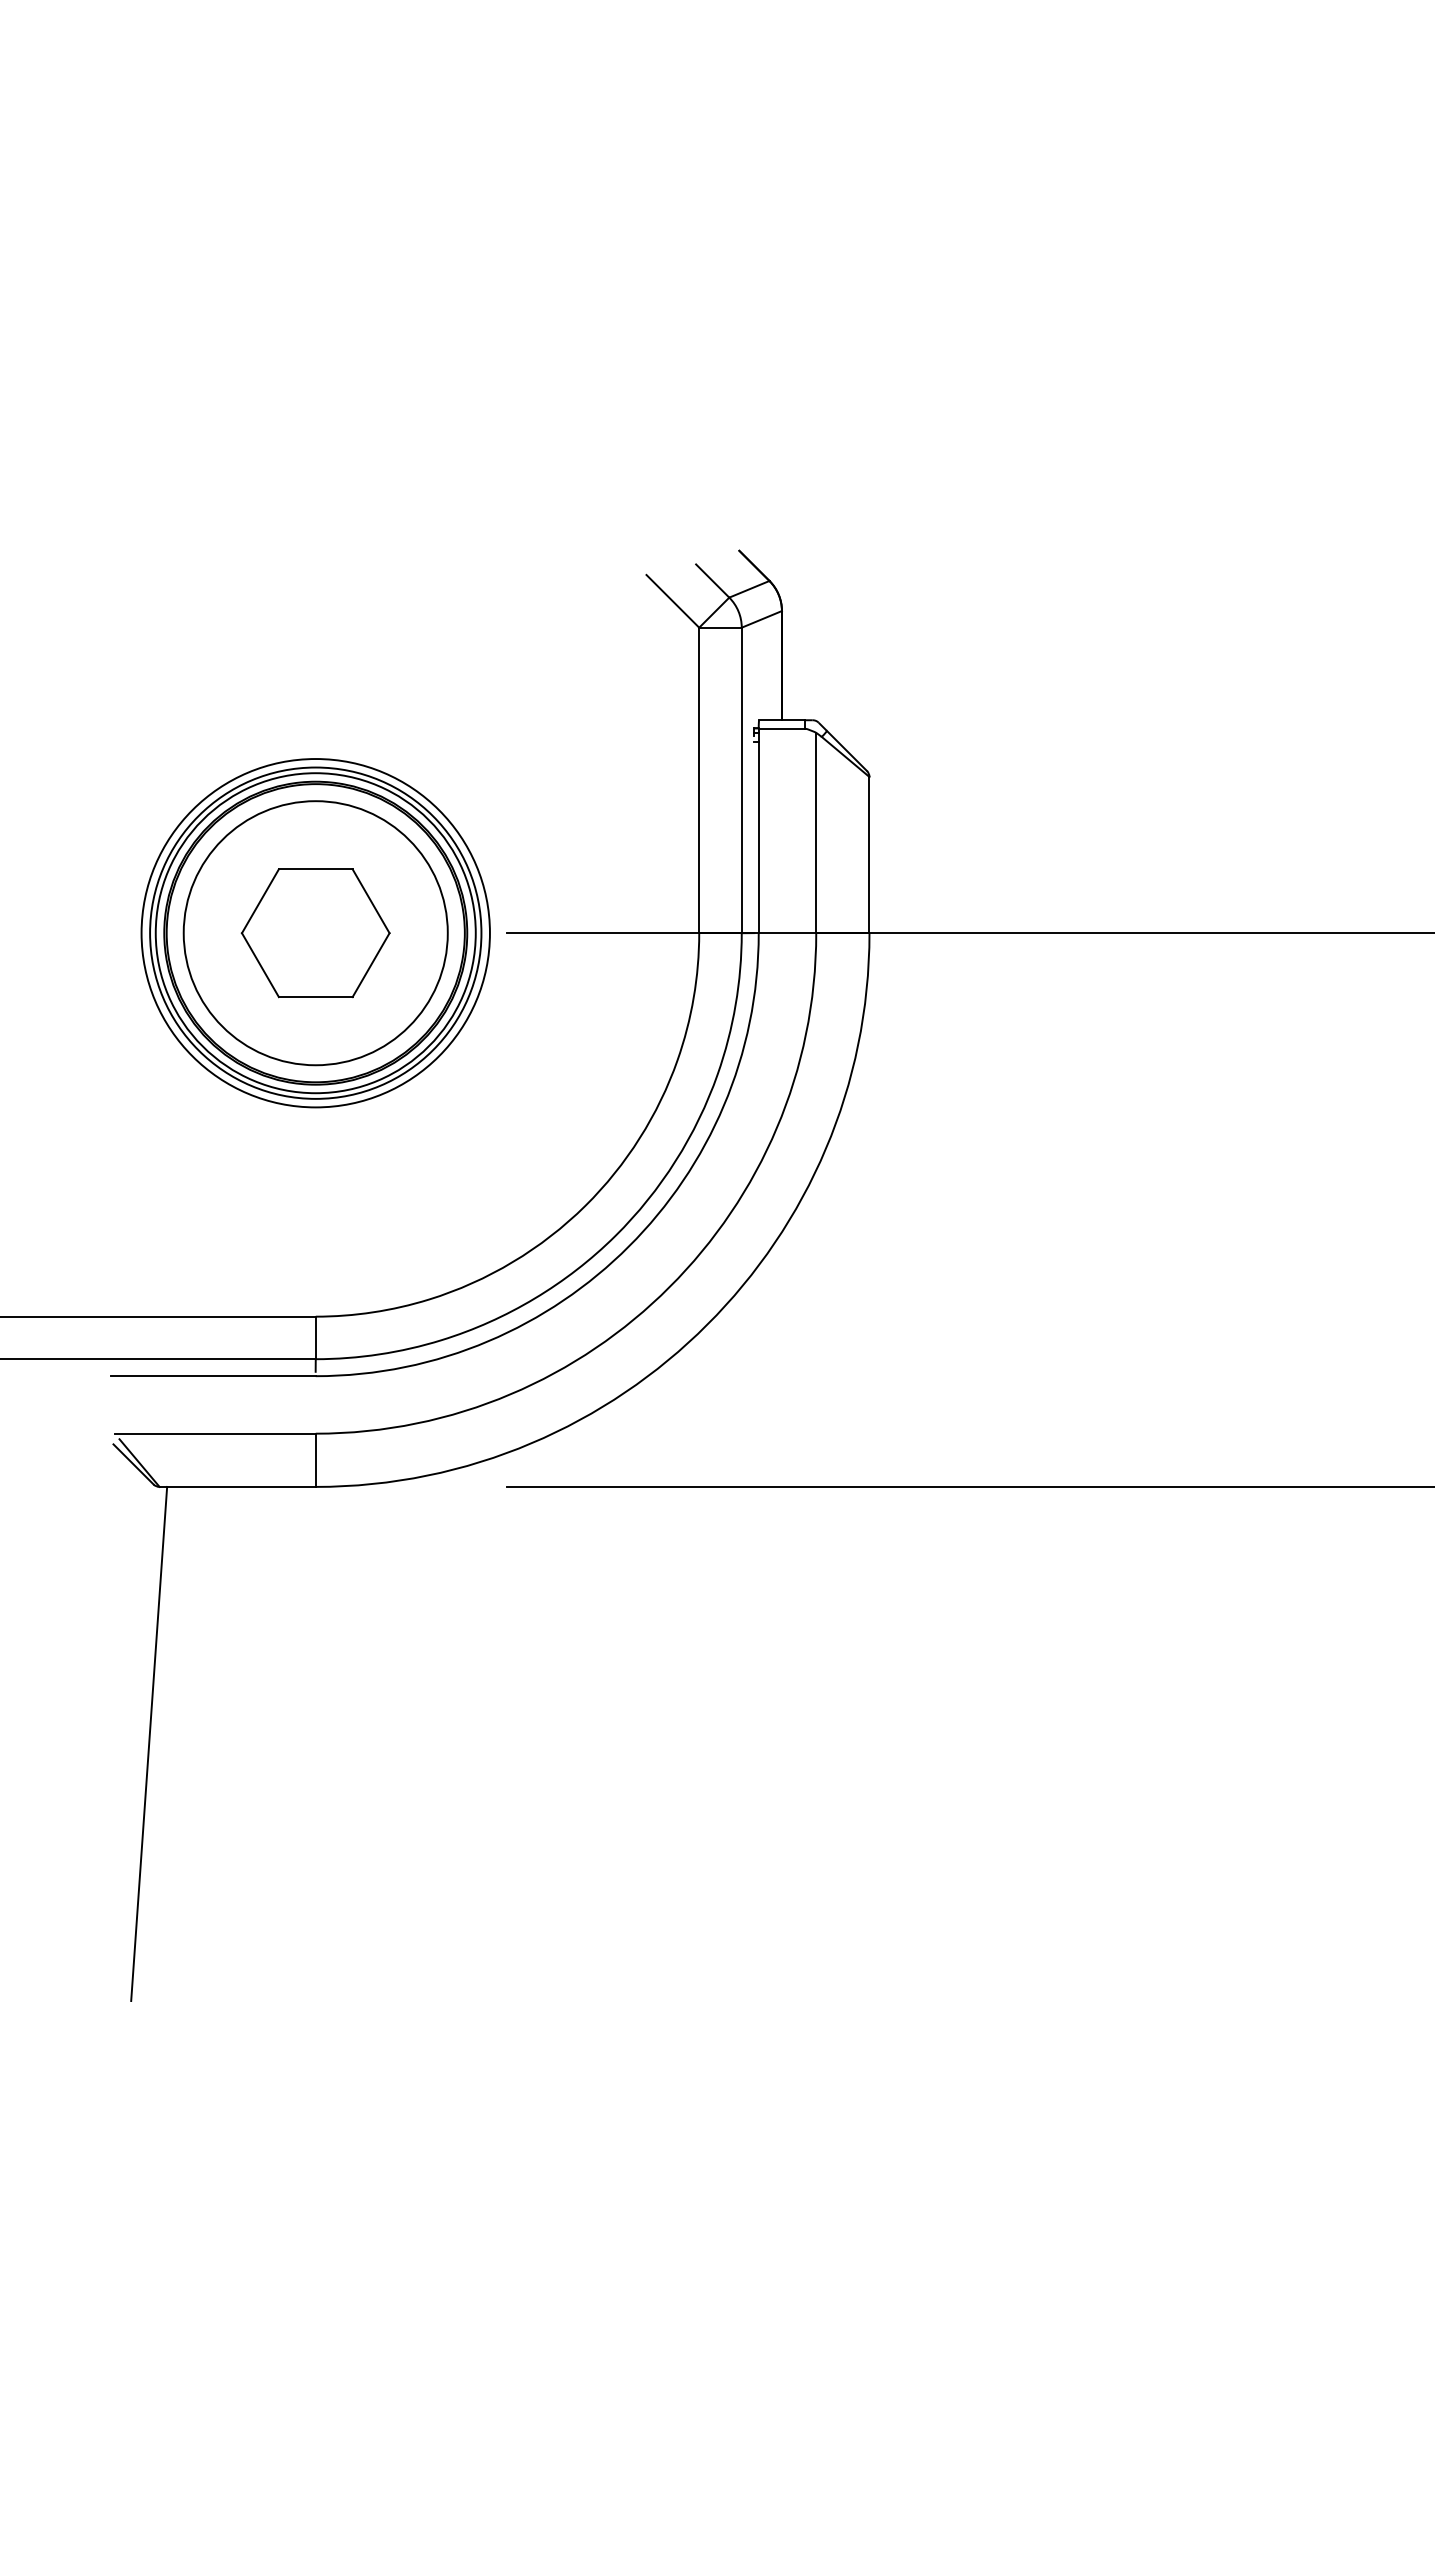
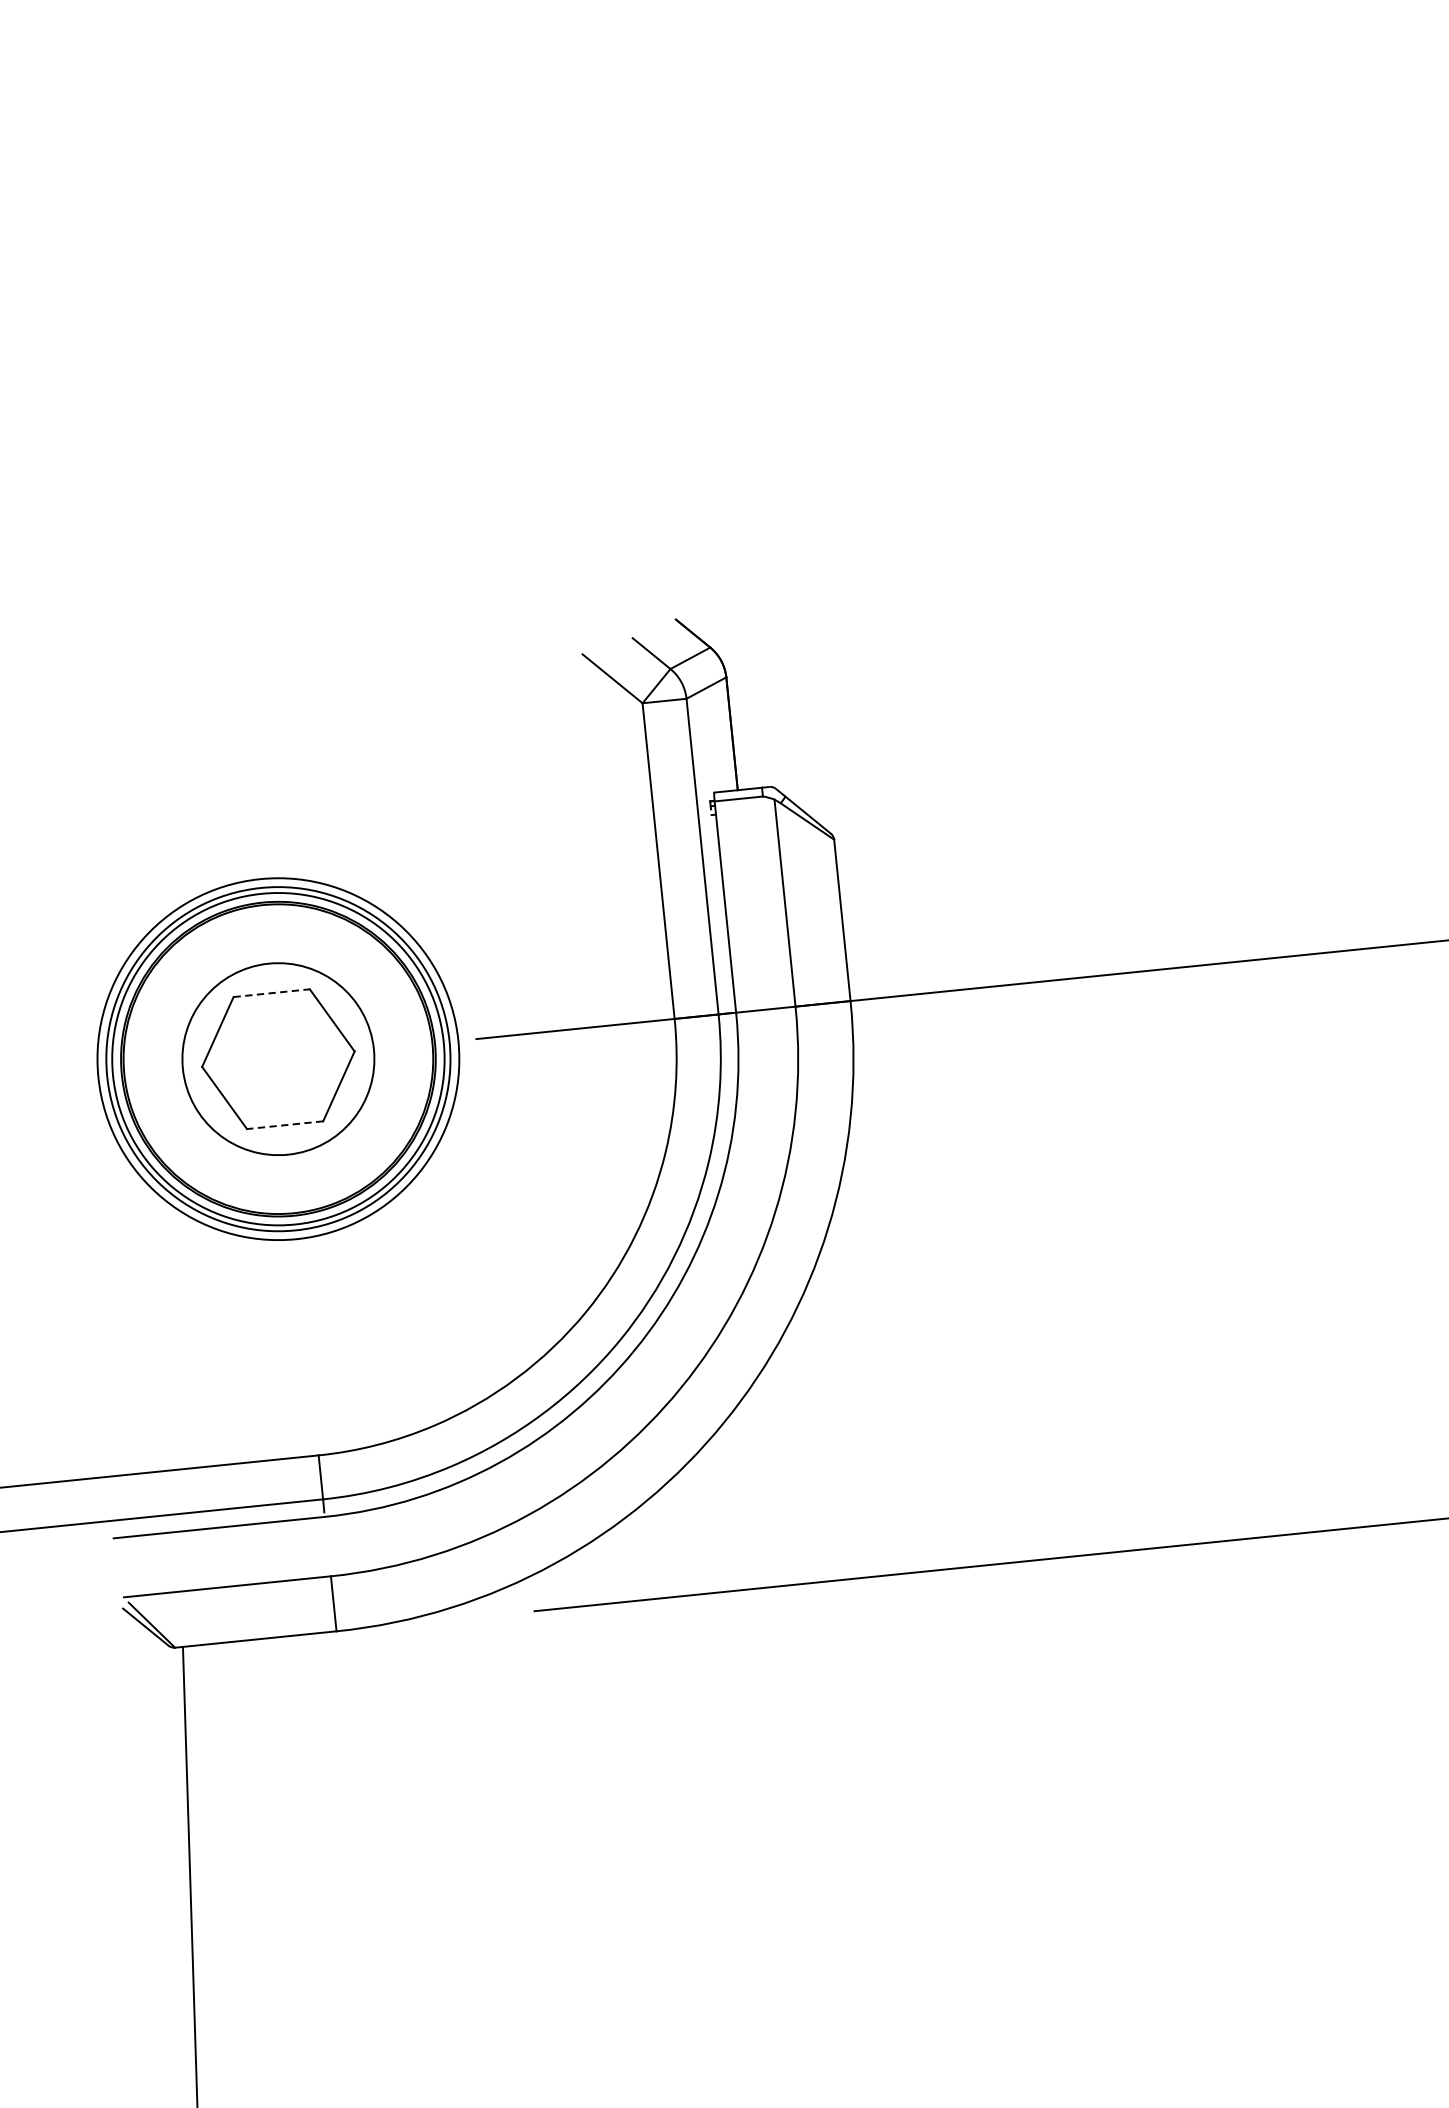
line: (315, 869) -> (271, 993), solid -> dashed
circle: (315, 933) -> (278, 1059), size x0.7
line: (315, 997) -> (284, 1125), solid -> dashed

